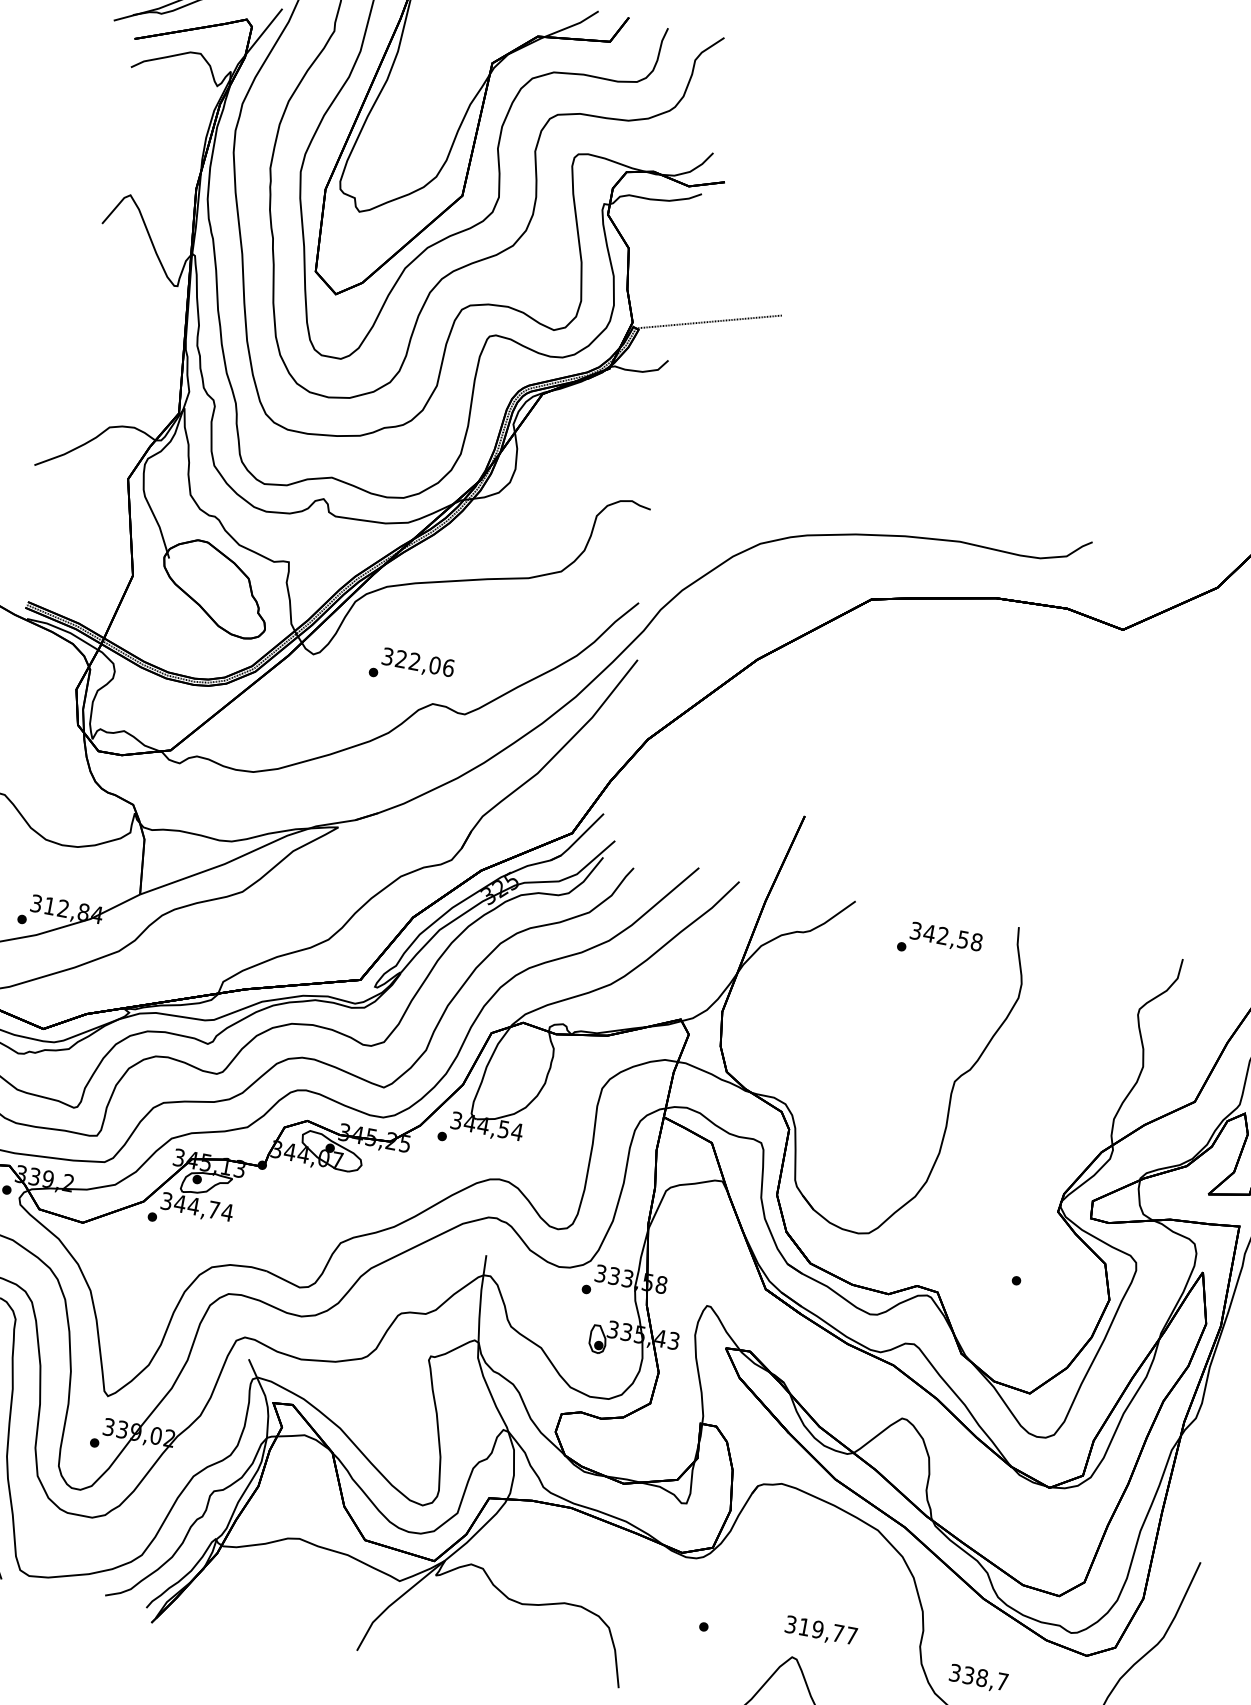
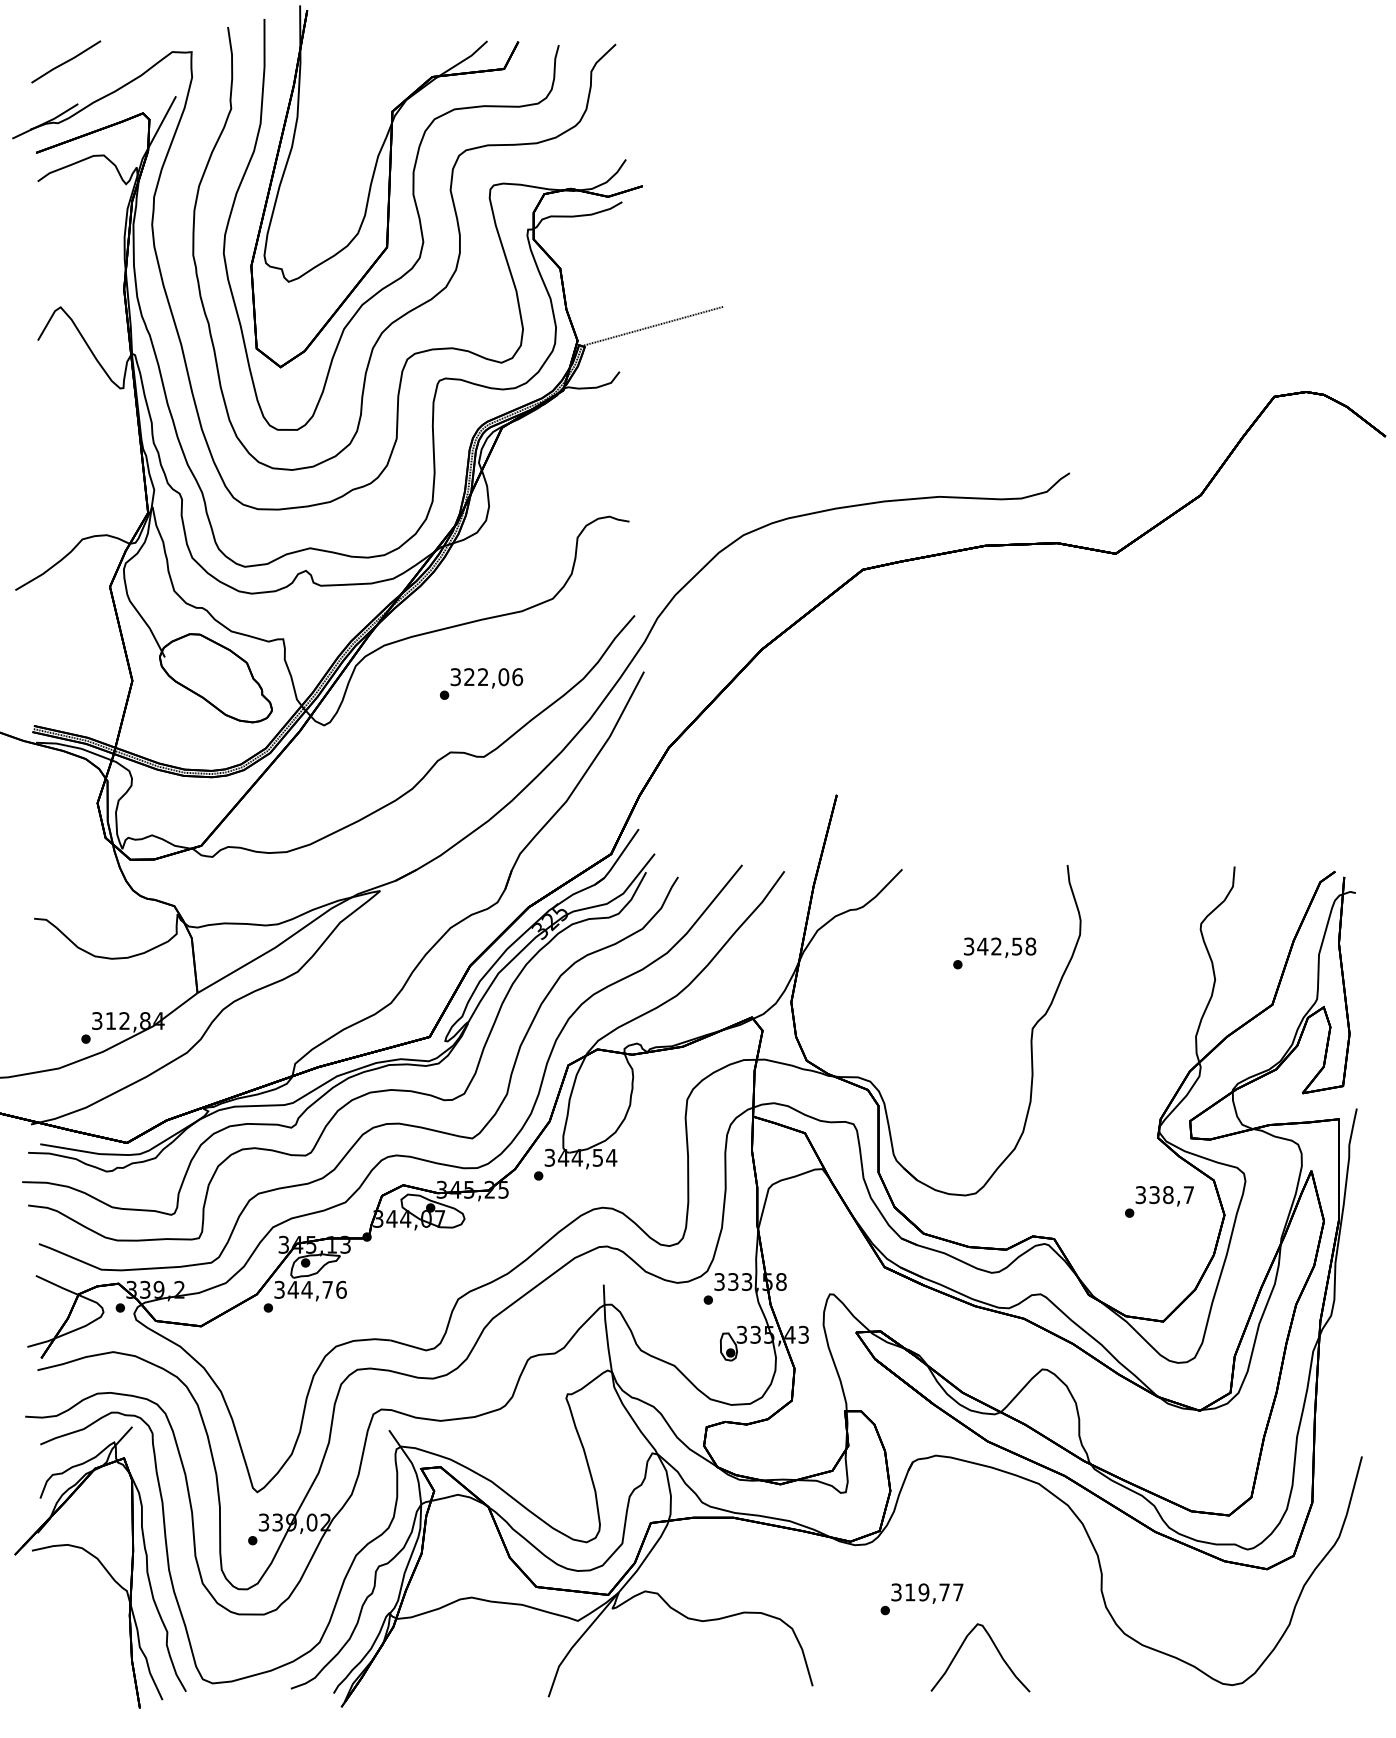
text: (411, 667) -> (481, 683), moved
text: (939, 942) -> (994, 953), moved
text: (227, 1212) -> (341, 1289), 344,74 -> 344,76
text: (821, 1631) -> (927, 1593), moved
text: (978, 1678) -> (1164, 1196), moved

